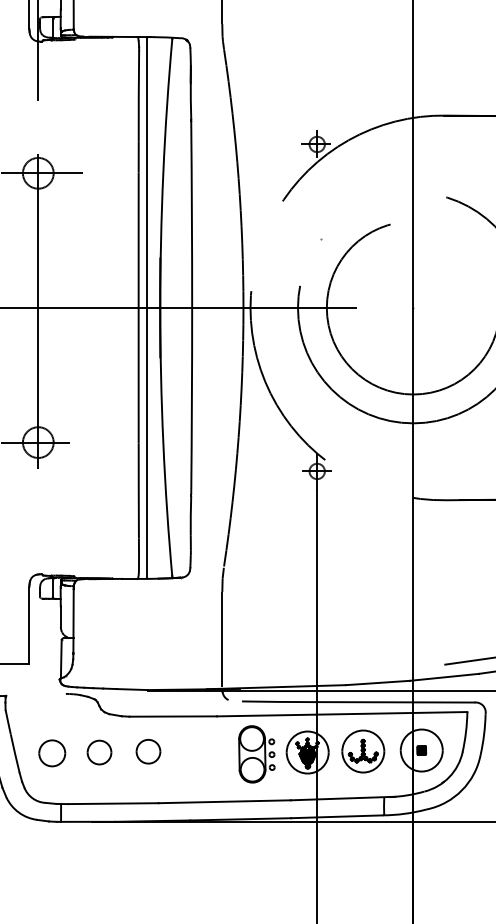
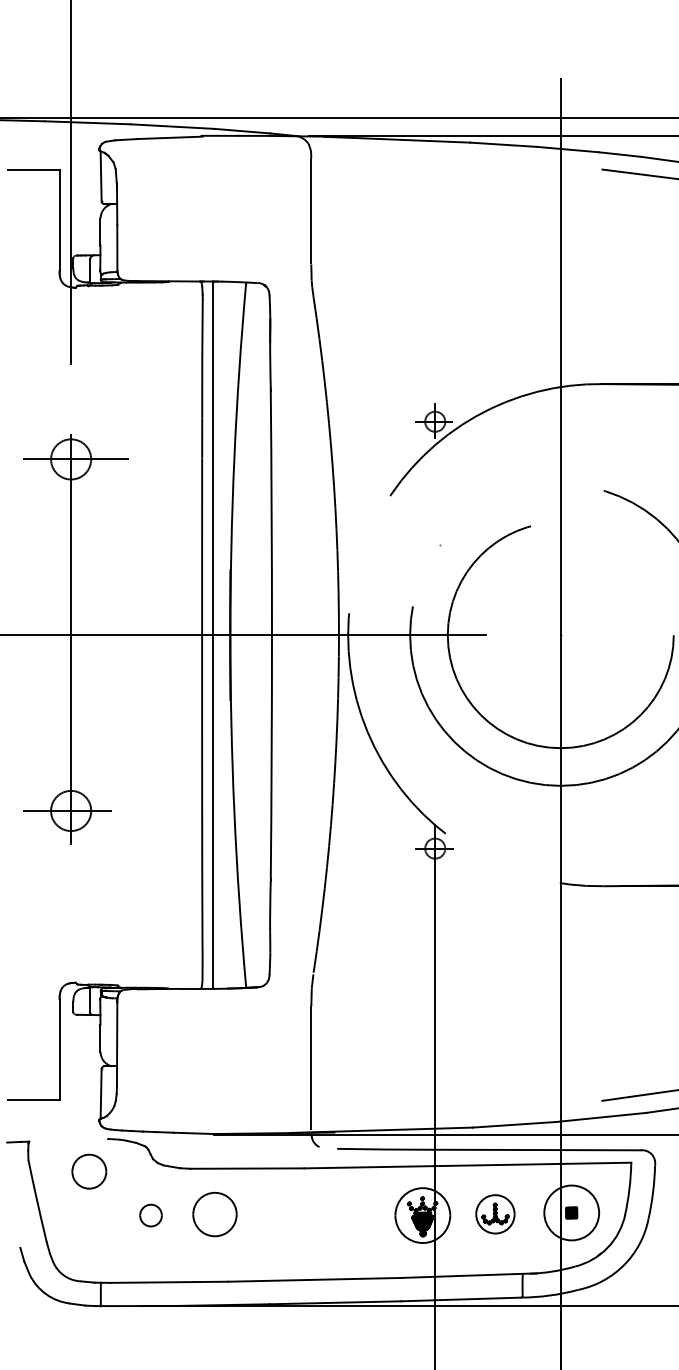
part: (148, 751) -> (214, 1214), size x1.4
part: (363, 751) -> (495, 1214), size x0.7
part: (99, 752) -> (150, 1215), size x0.7
part: (52, 753) -> (89, 1171), moved
part: (256, 754) -> (356, 1217), removed

